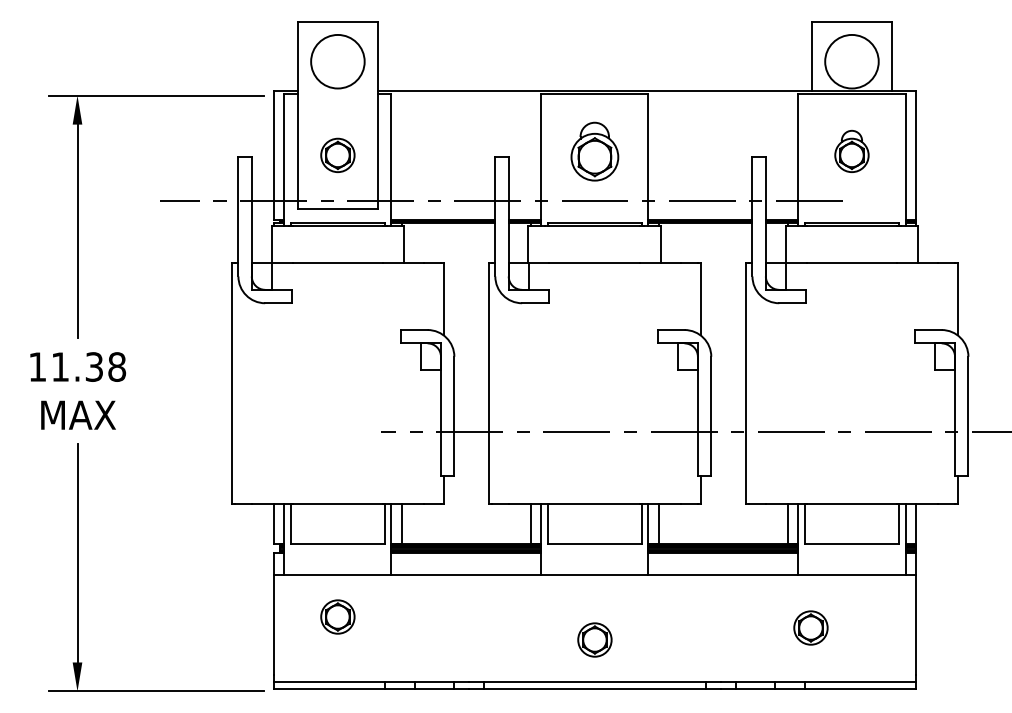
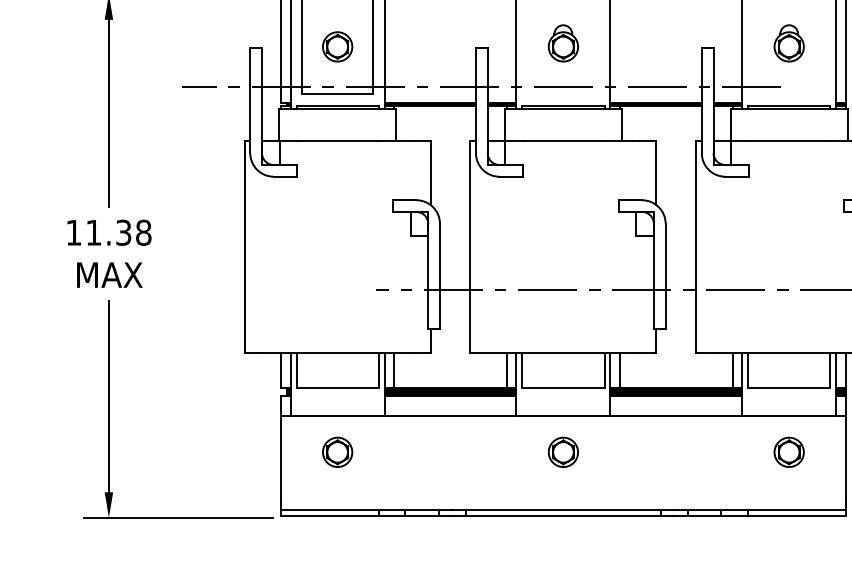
part: (594, 150) -> (563, 42), size x0.71
part: (810, 627) -> (788, 451), moved
part: (594, 639) -> (563, 451), moved

